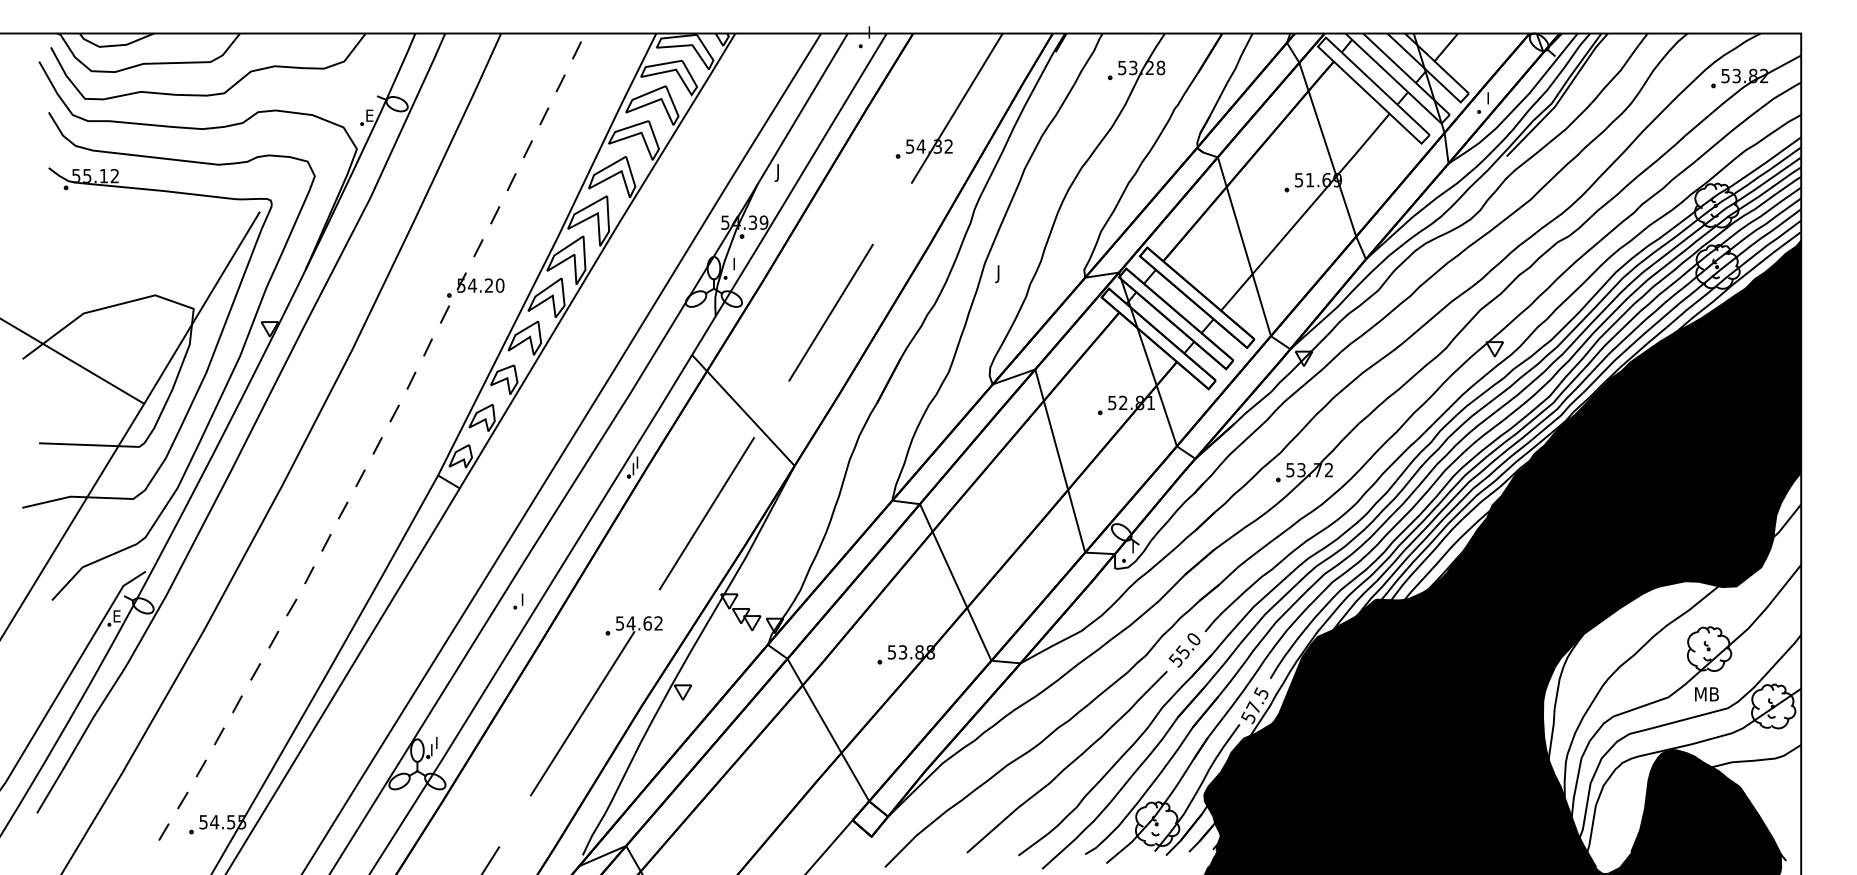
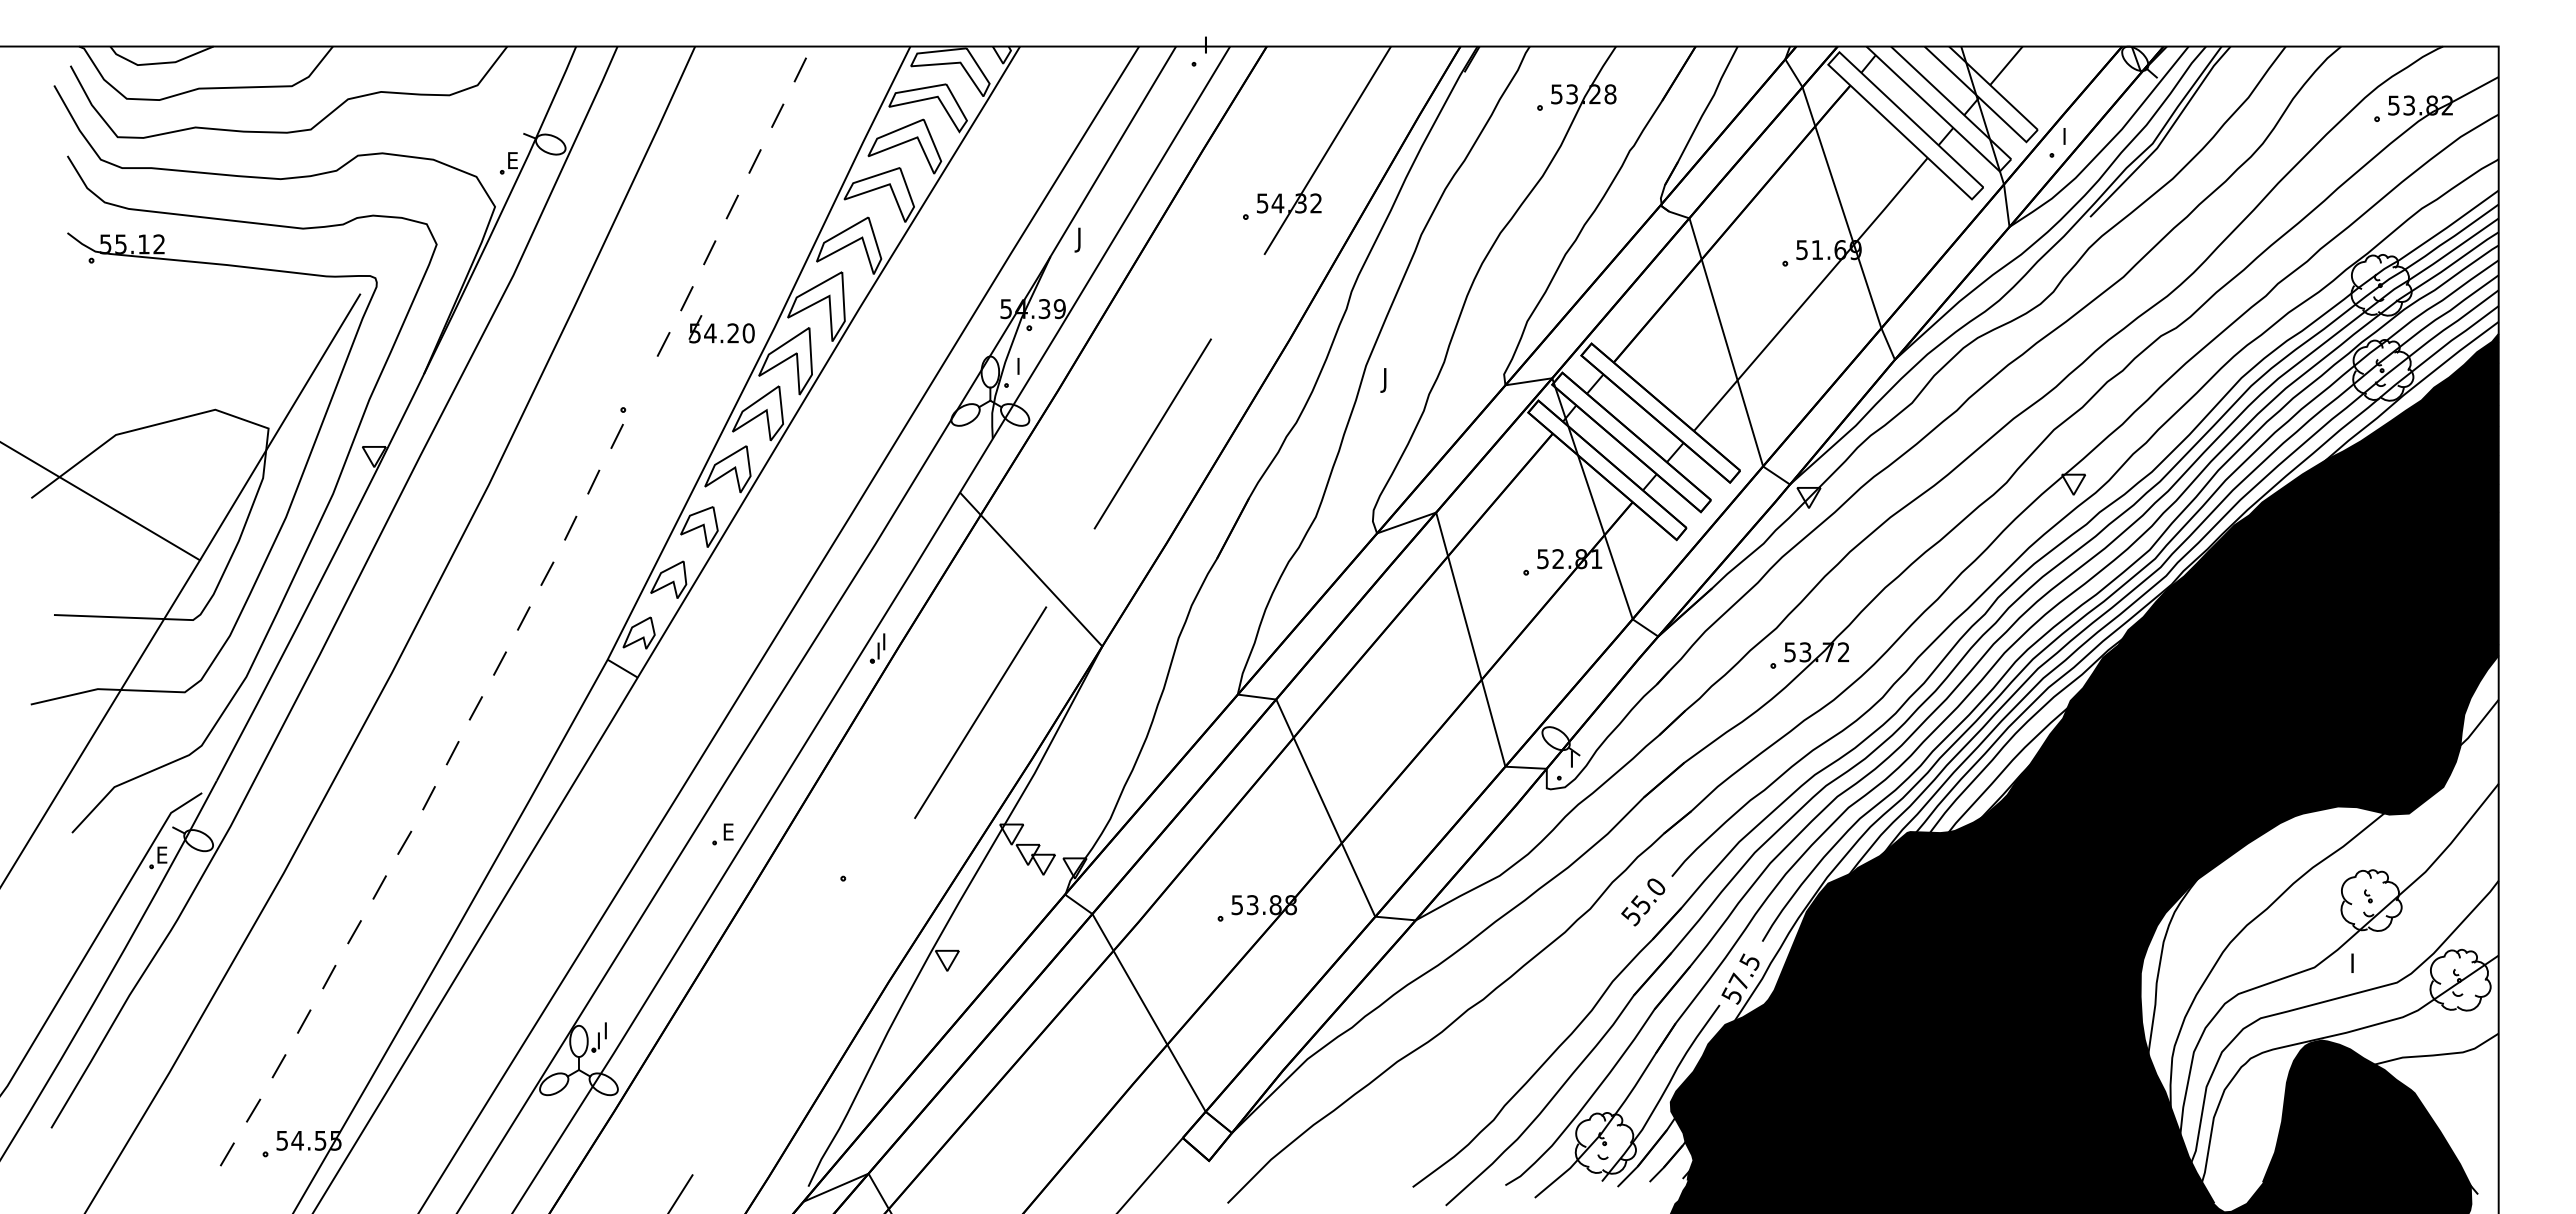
part: (484, 280) -> (727, 326), moved
text: (525, 599) -> (729, 831), I -> E
text: (1707, 693) -> (2368, 962), MB -> I
part: (590, 702) -> (819, 974), removed
curve: (1068, 764) -> (1482, 1060), removed

